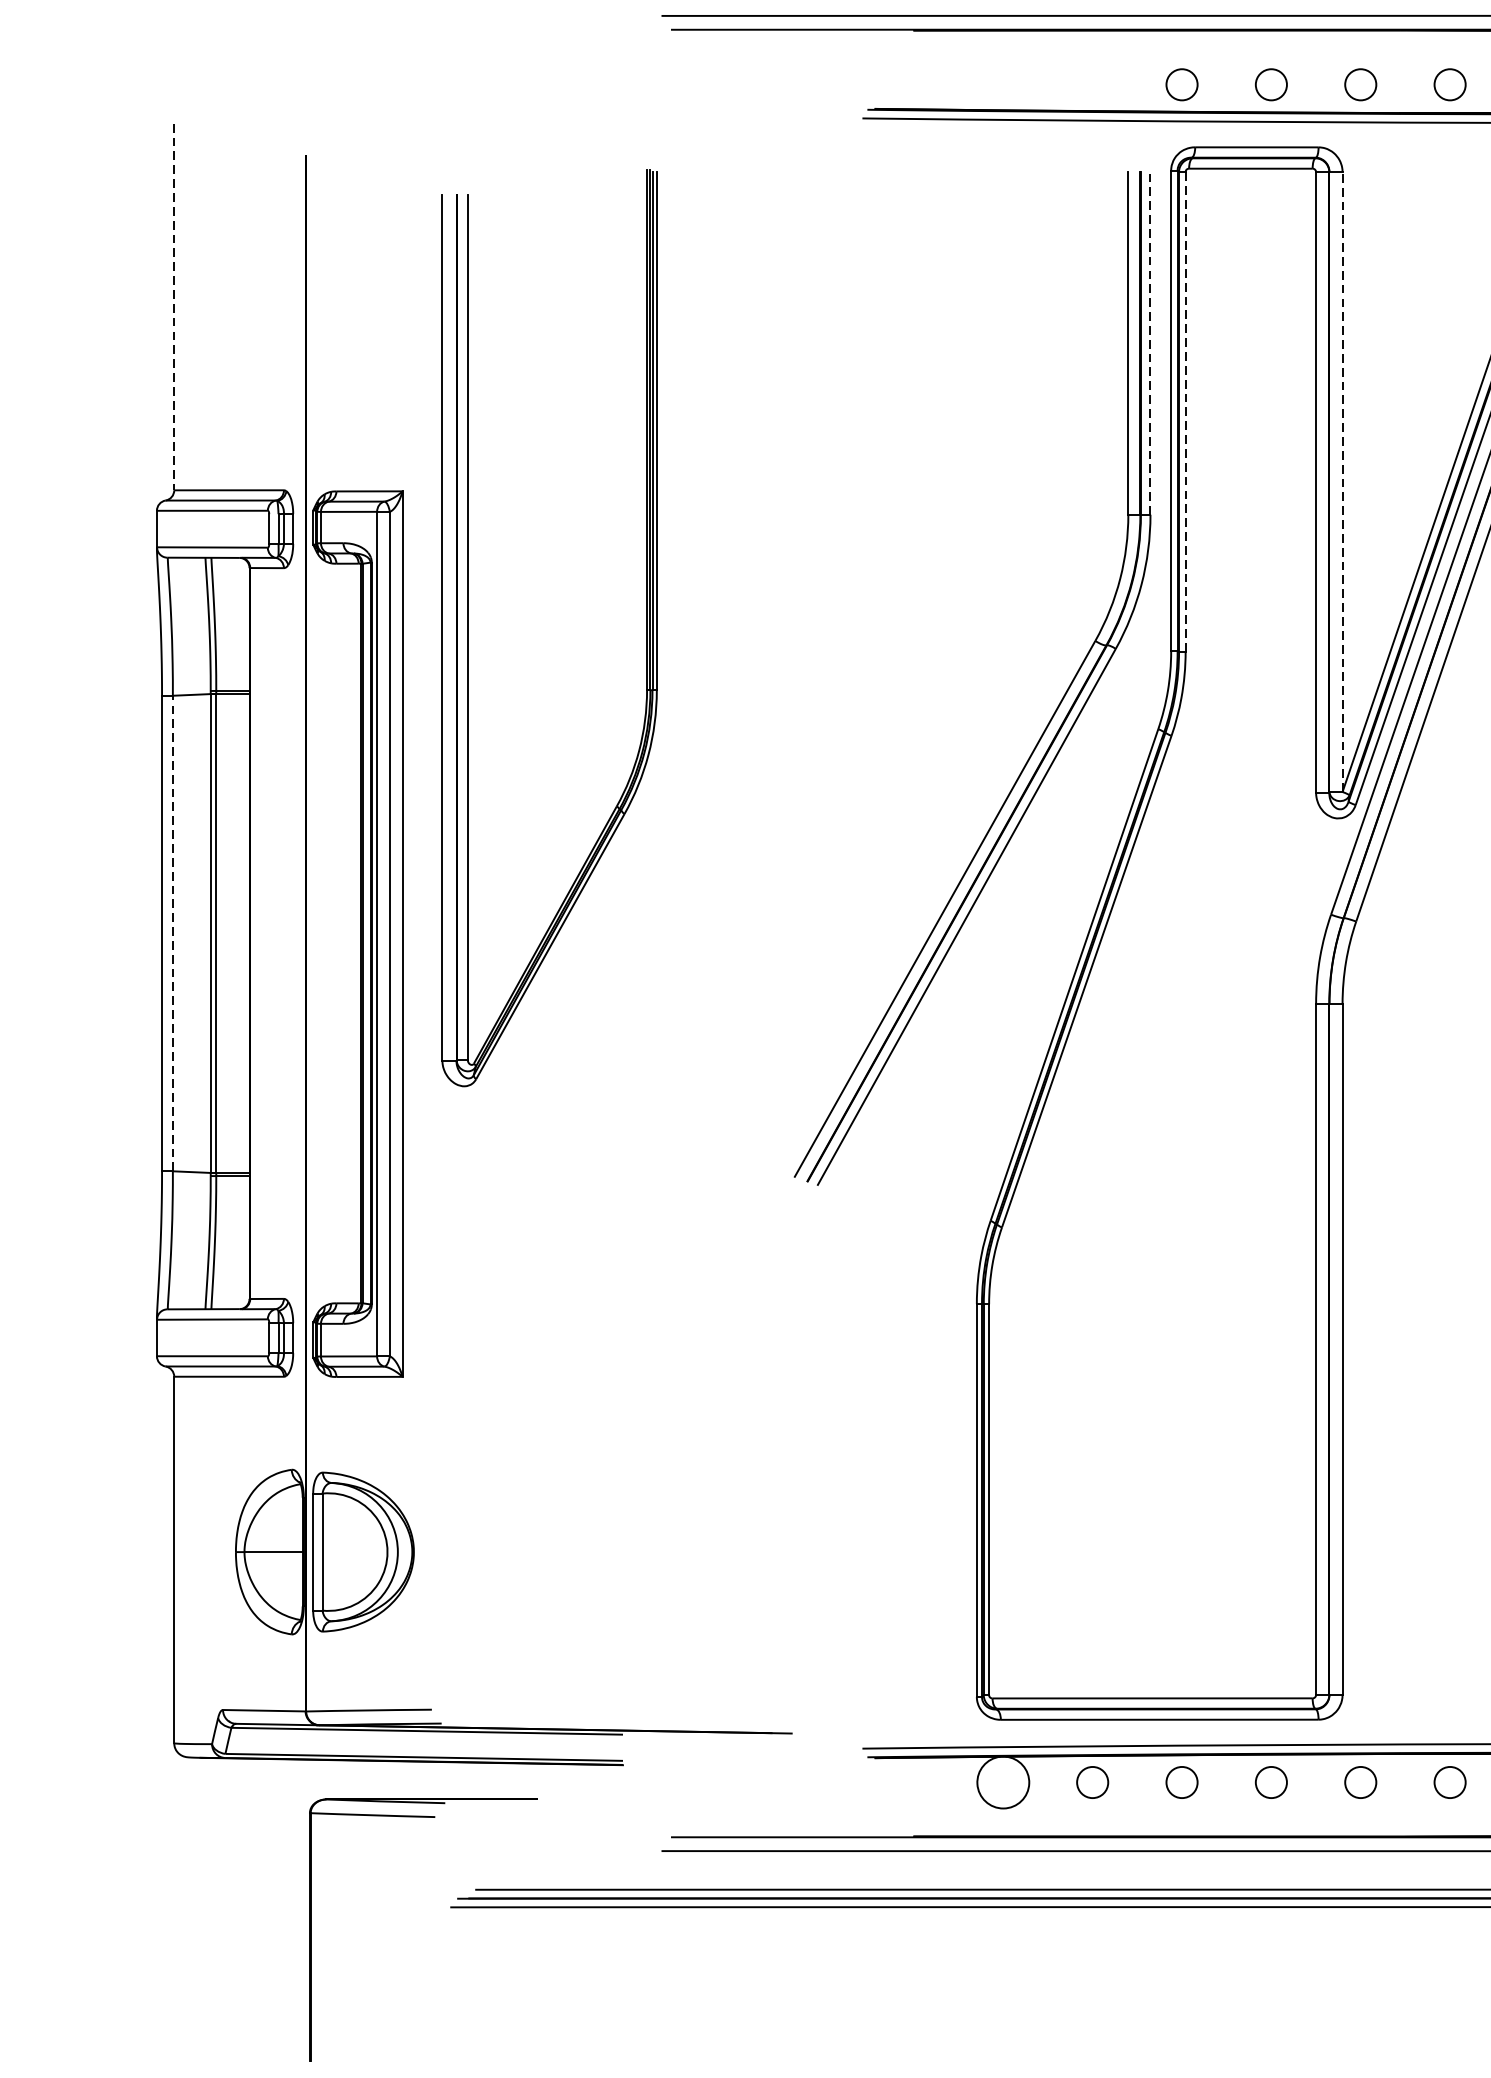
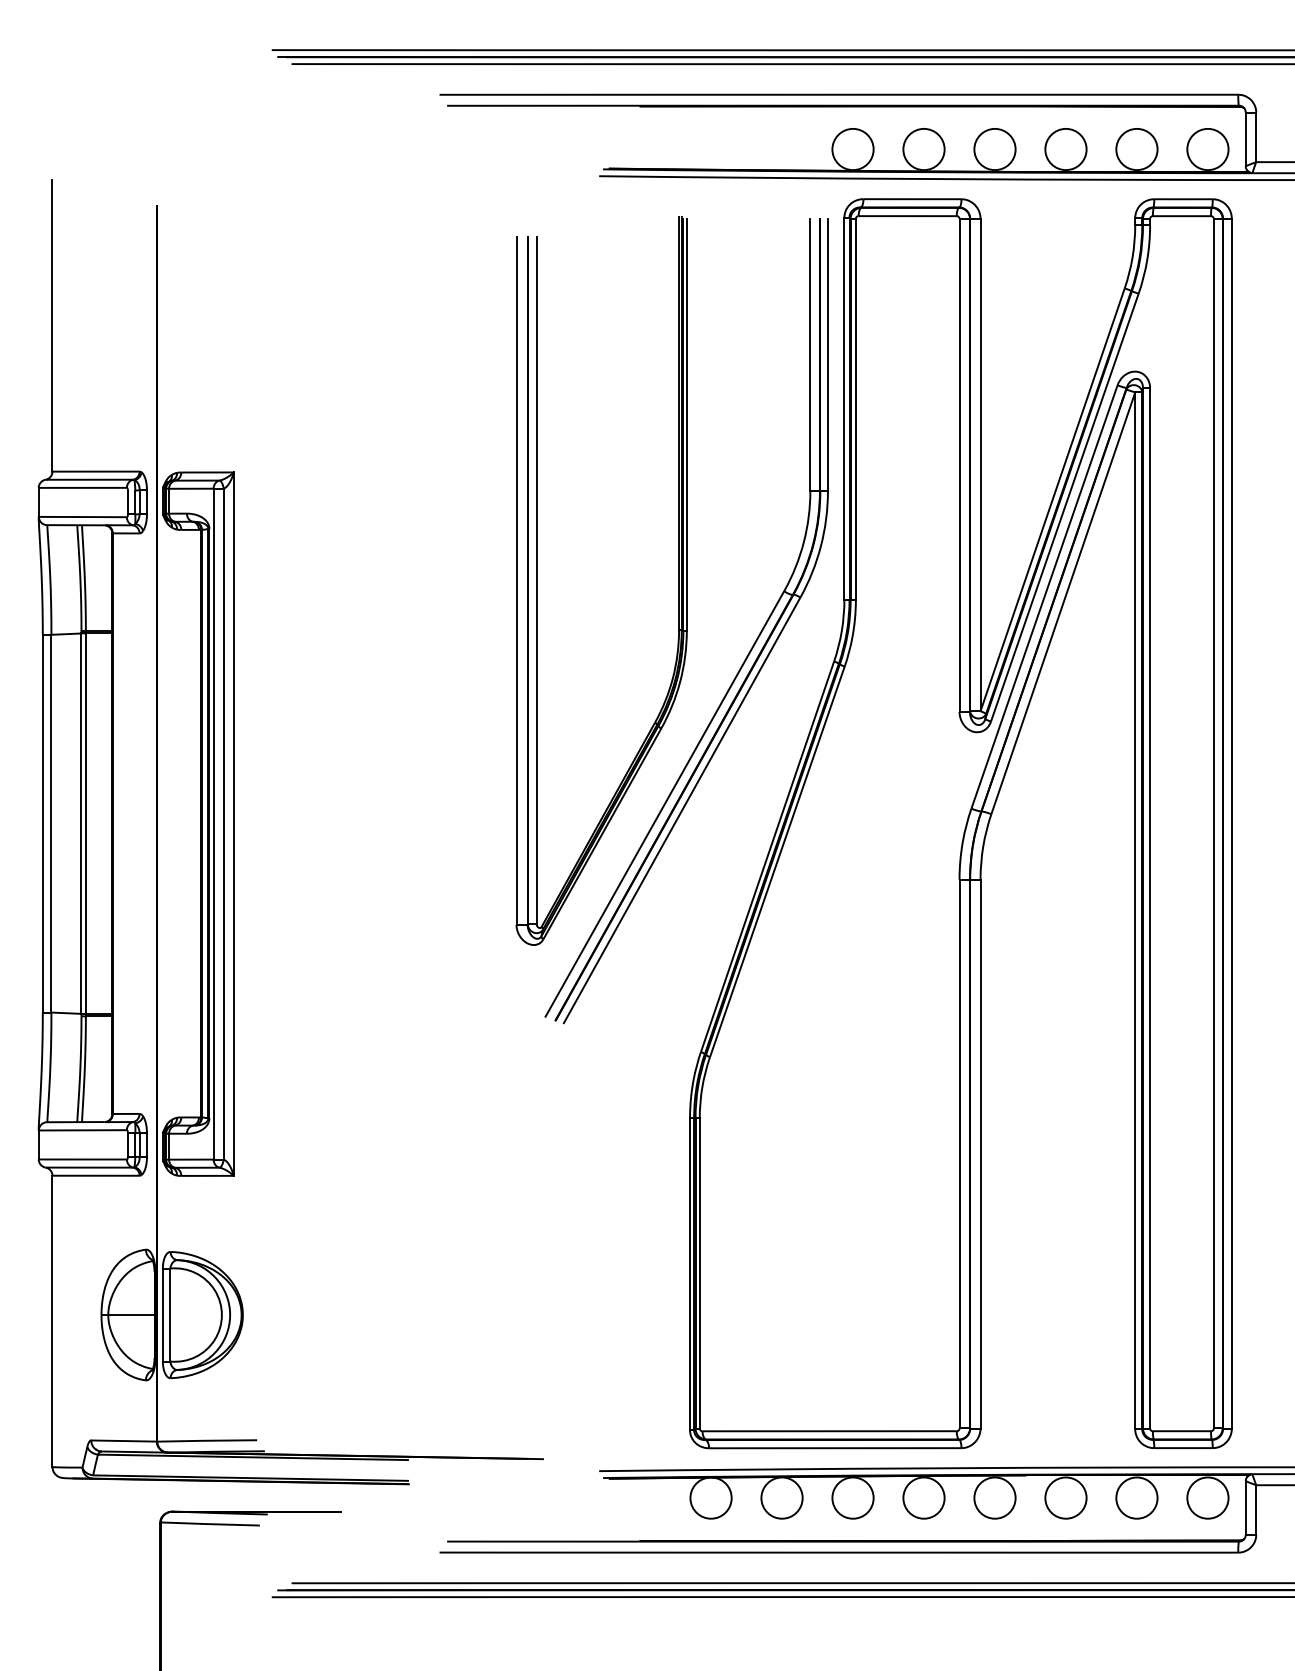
circle: (1181, 84) -> (852, 149), size x1.67
circle: (1270, 84) -> (923, 149), size x1.67
circle: (1360, 84) -> (994, 149), size x1.67
circle: (1449, 84) -> (1065, 149), size x1.67
line: (174, 307) -> (52, 326), dashed -> solid
line: (1149, 342) -> (827, 354), dashed -> solid
line: (1185, 410) -> (855, 408), dashed -> solid
line: (1342, 481) -> (980, 464), dashed -> solid
part: (468, 627) -> (537, 580), moved
line: (172, 933) -> (51, 823), dashed -> solid
circle: (1091, 1781) -> (781, 1497), size x1.67
circle: (1181, 1781) -> (852, 1497), size x1.67
circle: (1270, 1781) -> (923, 1497), size x1.67
circle: (1360, 1781) -> (994, 1497), size x1.67
circle: (1449, 1781) -> (1065, 1497), size x1.67

